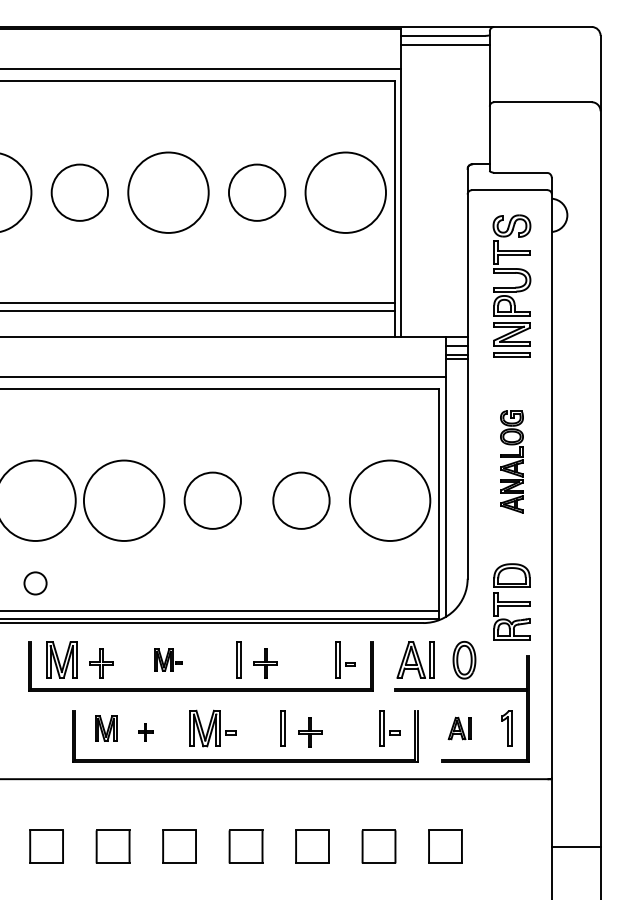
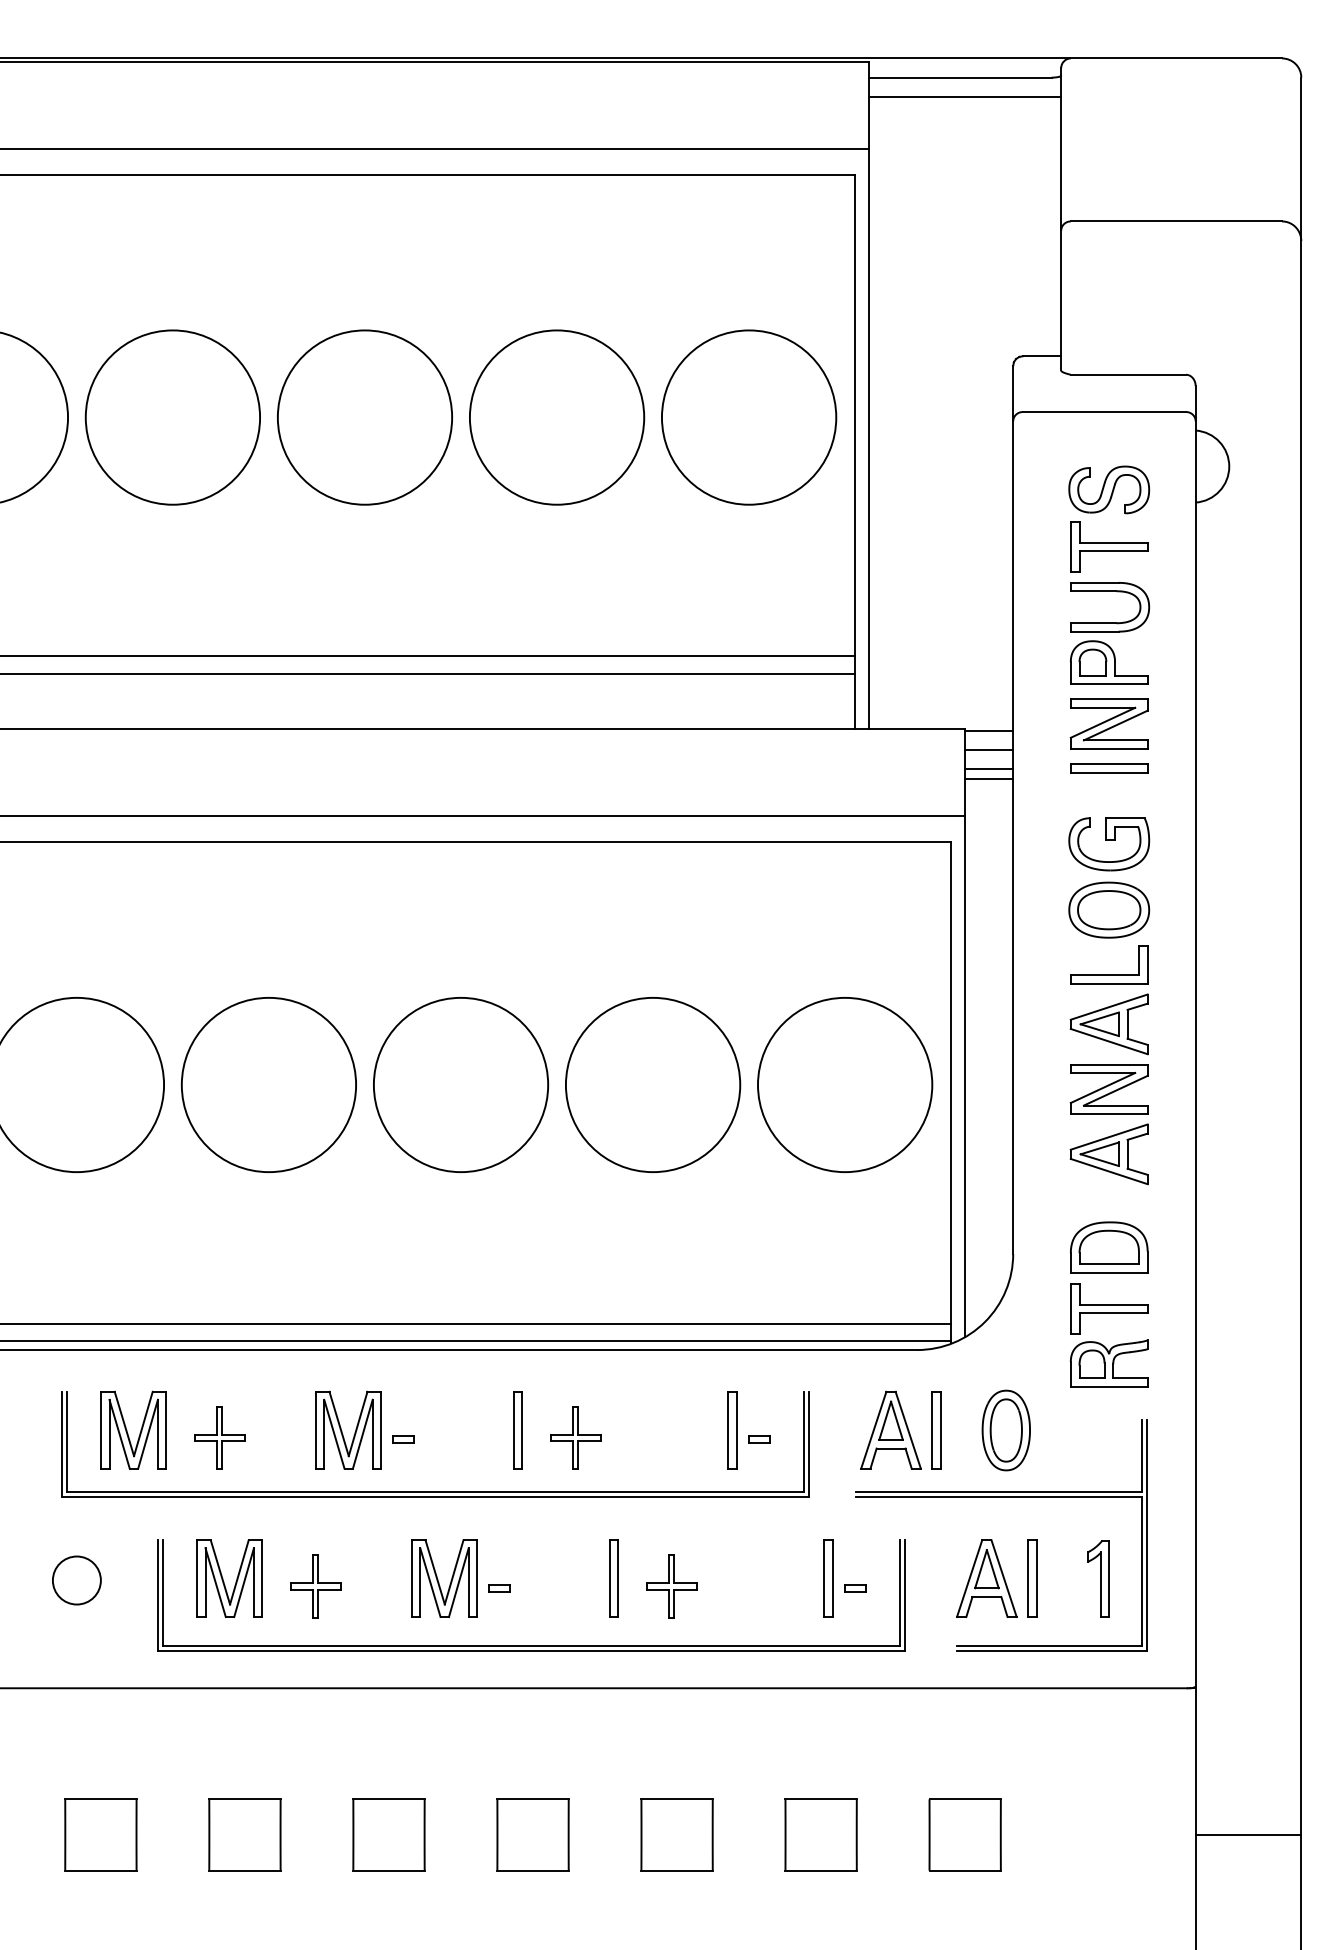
circle: (79, 192) -> (172, 417), size x1.43
circle: (256, 192) -> (555, 417), size x1.43
part: (511, 461) -> (1108, 999), size x1.67
circle: (212, 500) -> (460, 1084), size x1.43
circle: (301, 500) -> (653, 1084), size x1.43
circle: (35, 583) -> (76, 1580), moved
part: (168, 659) -> (364, 1428), size x1.67
part: (105, 728) -> (228, 1578), size x1.43
part: (459, 728) -> (995, 1578), size x1.67
part: (145, 732) -> (315, 1587), size x1.67

